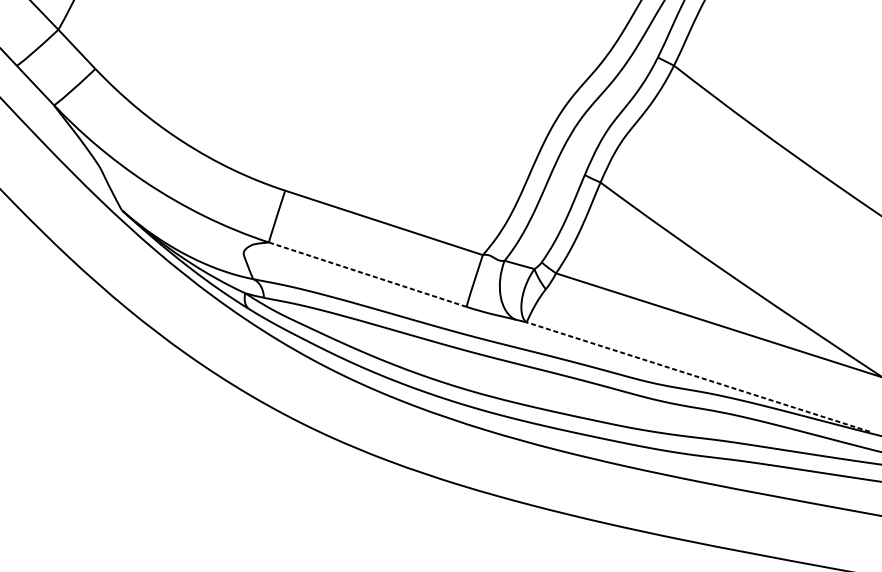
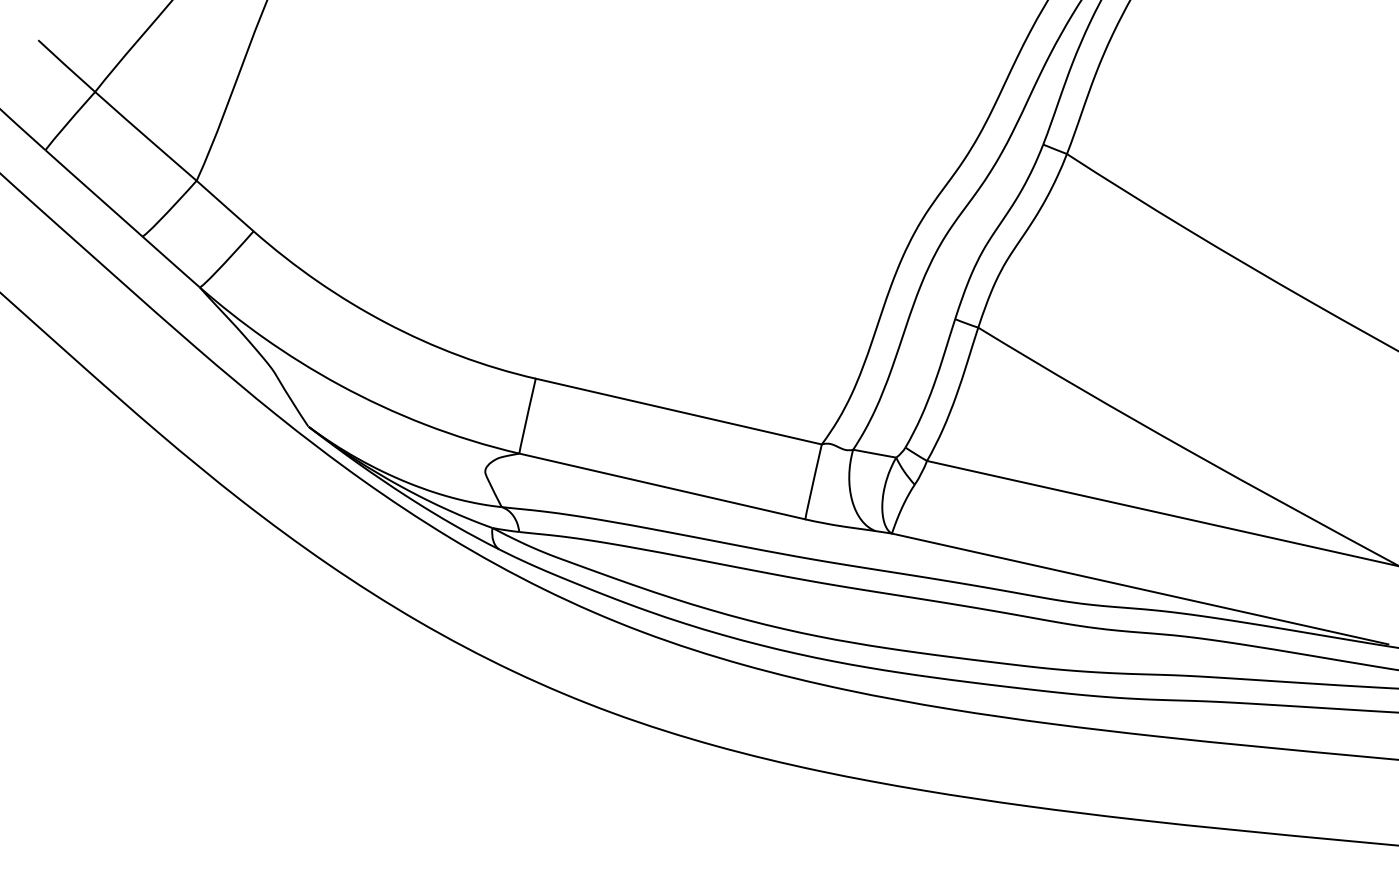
line: (367, 274) -> (662, 486), dashed -> solid
line: (697, 376) -> (1139, 588), dashed -> solid

